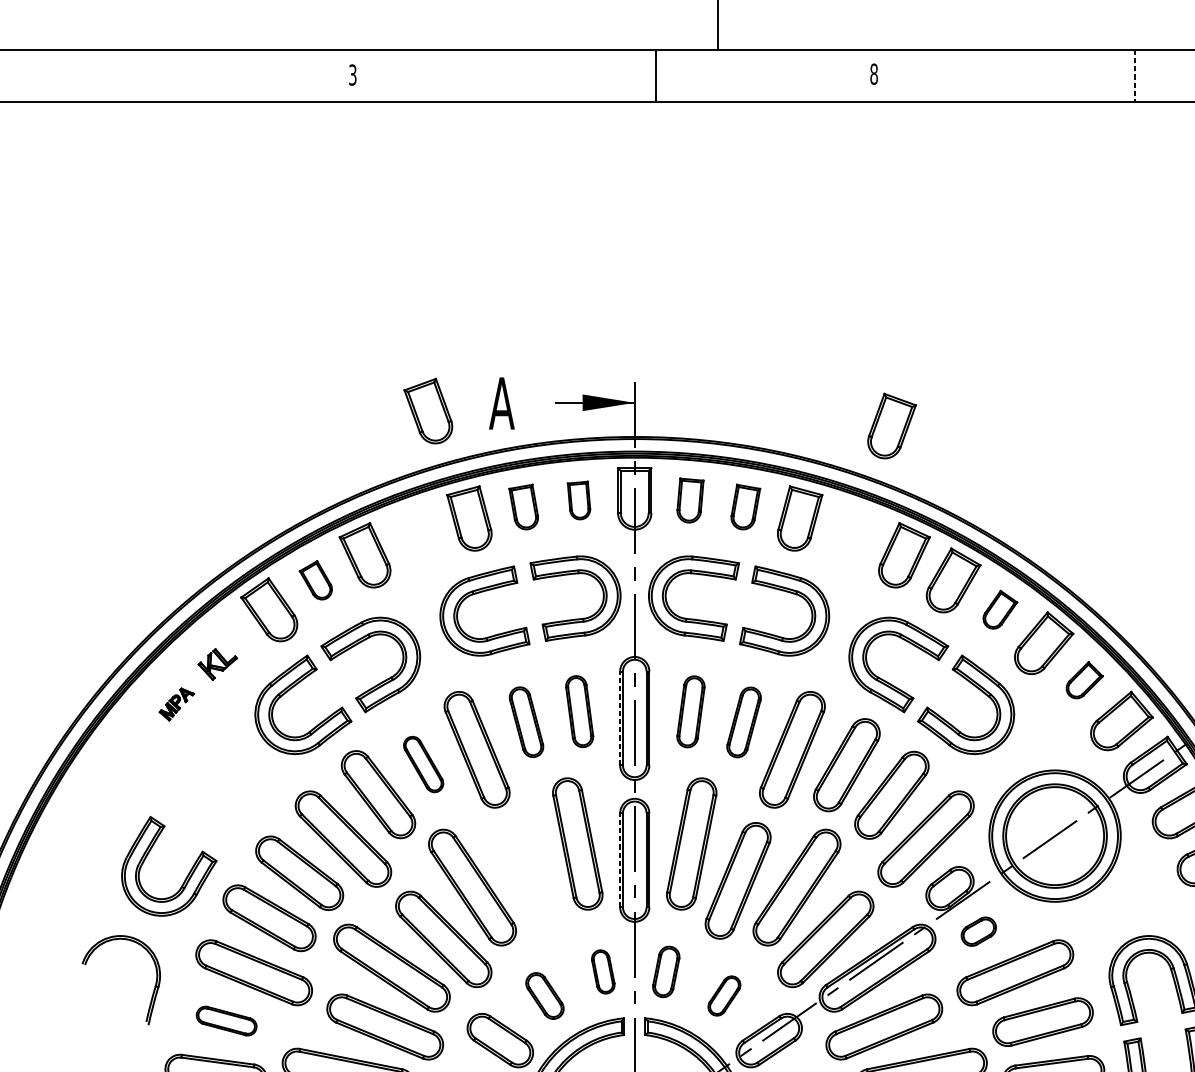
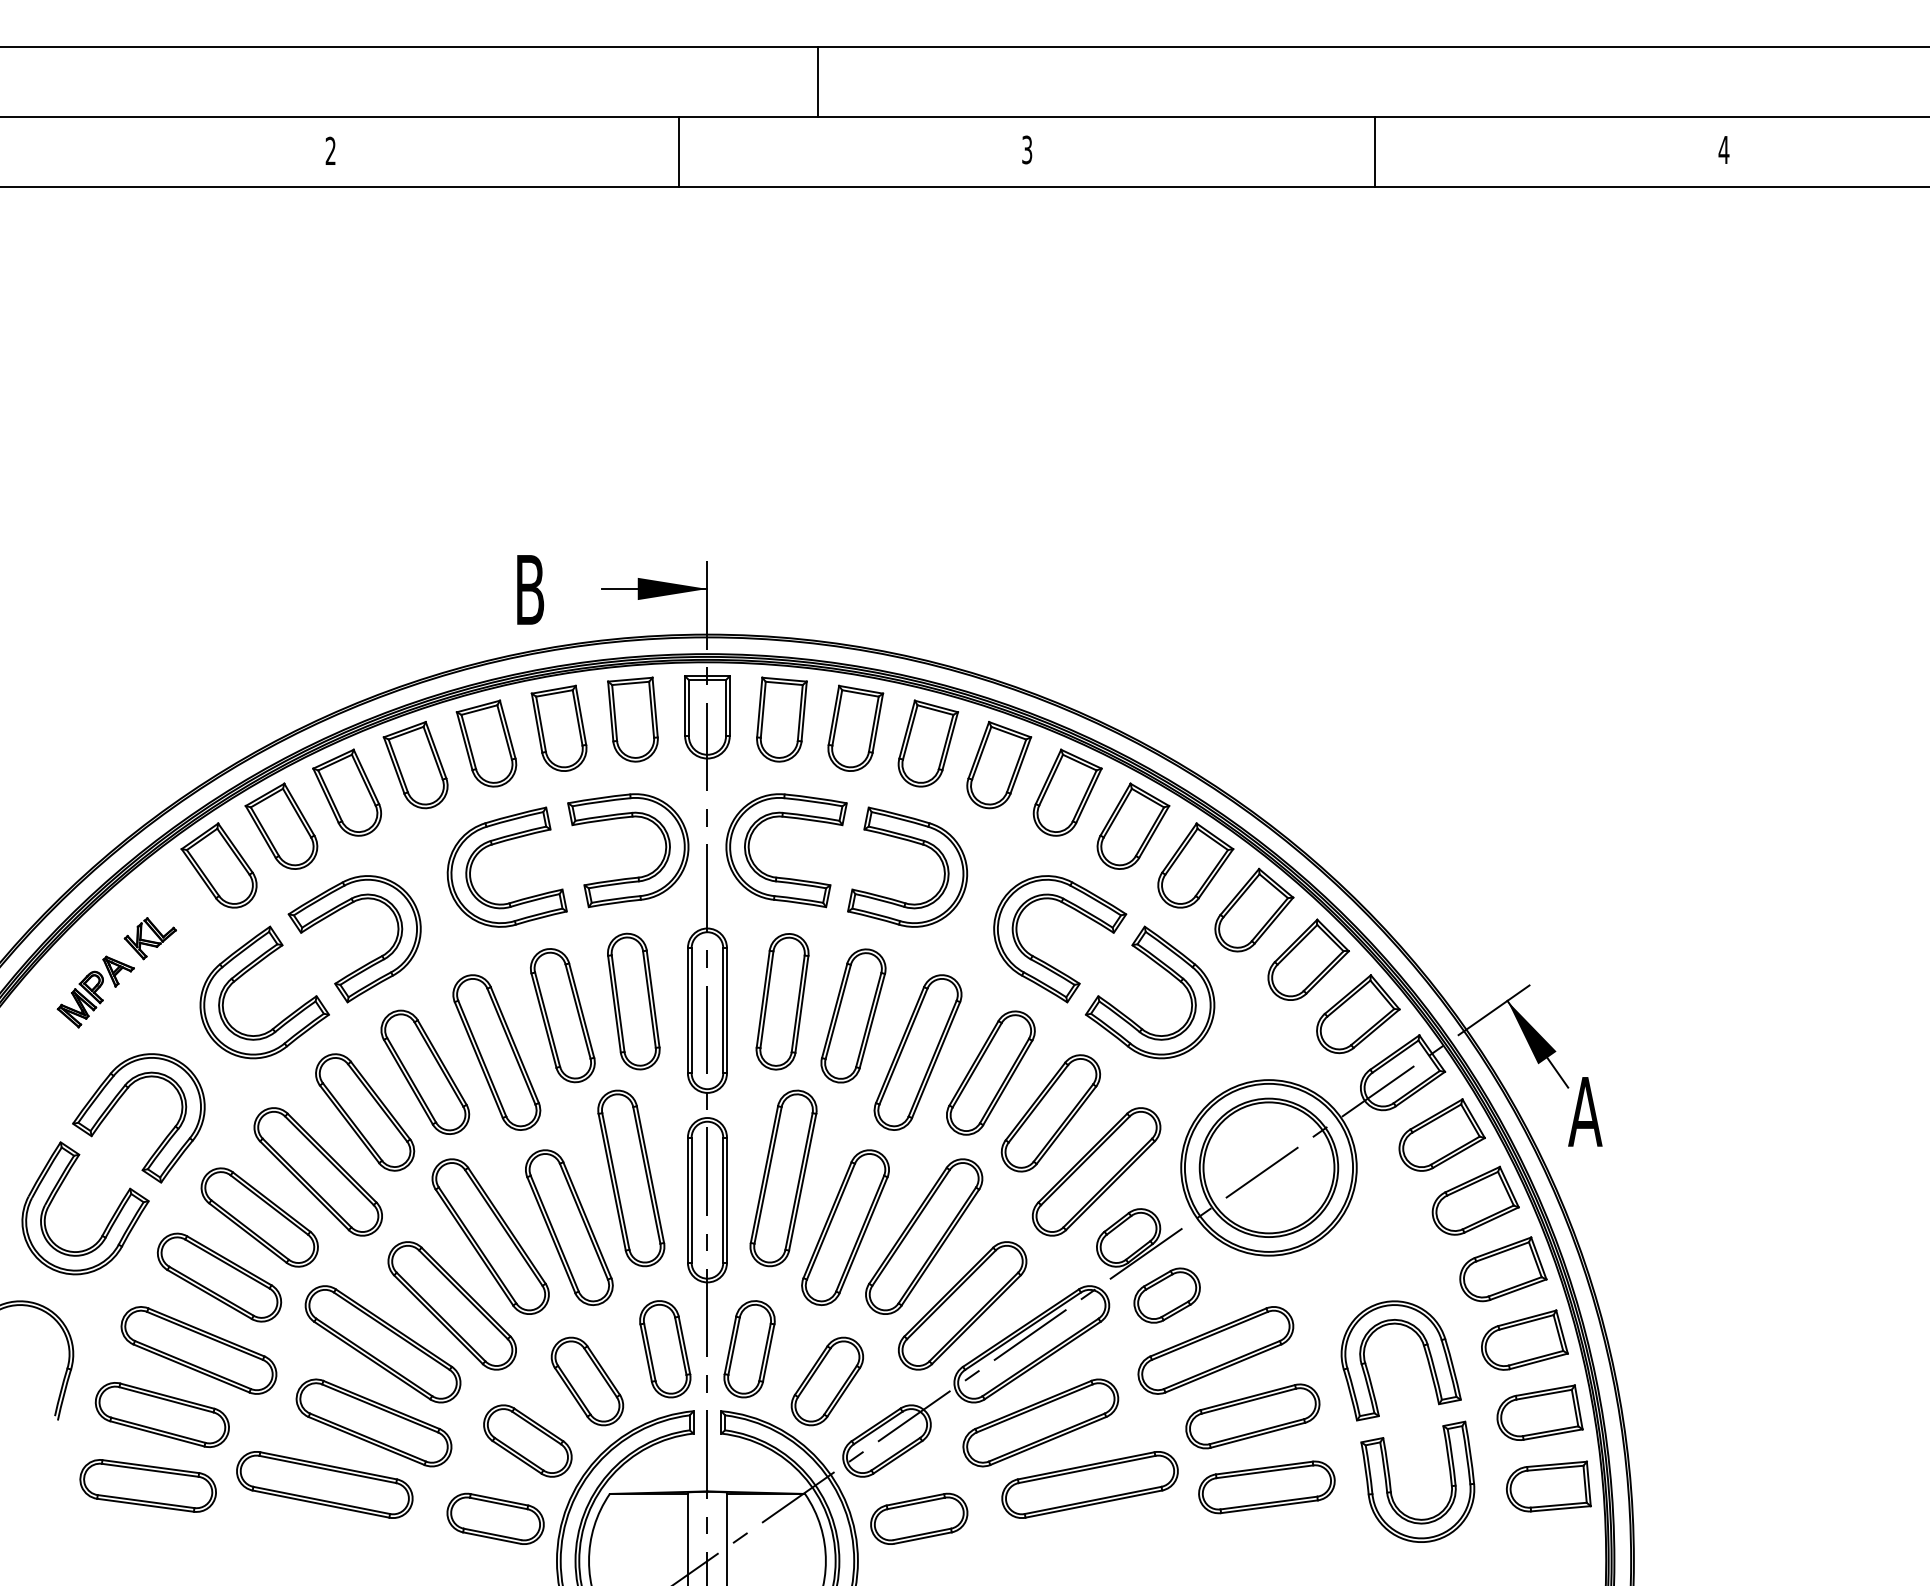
text: (874, 73) -> (1027, 149), 8 -> 3
text: (352, 75) -> (330, 151), 3 -> 2
line: (655, 75) -> (678, 151), moved
line: (1134, 75) -> (1375, 151), dashed -> solid
text: (501, 403) -> (529, 589), A -> B
part: (428, 411) -> (415, 765), moved
part: (892, 426) -> (999, 765), moved
part: (578, 500) -> (632, 719), size x1.67
part: (690, 500) -> (781, 719), size x1.43
part: (523, 506) -> (558, 727), size x1.43
part: (745, 506) -> (855, 727), size x1.43
part: (315, 579) -> (281, 825), size x1.67
part: (1000, 609) -> (1195, 865), size x1.67
part: (1084, 680) -> (1308, 959), size x1.67
part: (176, 704) -> (95, 991), size x1.67
part: (579, 711) -> (633, 1001), size x1.43
part: (690, 711) -> (782, 1001), size x1.43
line: (619, 718) -> (687, 1010), dashed -> solid
part: (526, 722) -> (562, 1015), size x1.43
part: (744, 722) -> (853, 1015), size x1.43
part: (423, 763) -> (425, 1071), size x1.67
part: (193, 786) -> (118, 1101), added
line: (619, 860) -> (687, 1200), dashed -> solid
part: (531, 880) -> (569, 1227), added
part: (978, 931) -> (1166, 1295), size x1.43
part: (603, 972) -> (665, 1349), size x1.67
part: (666, 972) -> (749, 1349), size x1.43
part: (544, 996) -> (587, 1381), size x1.43
part: (723, 996) -> (826, 1381), size x1.67
part: (226, 1020) -> (161, 1414), size x1.67

